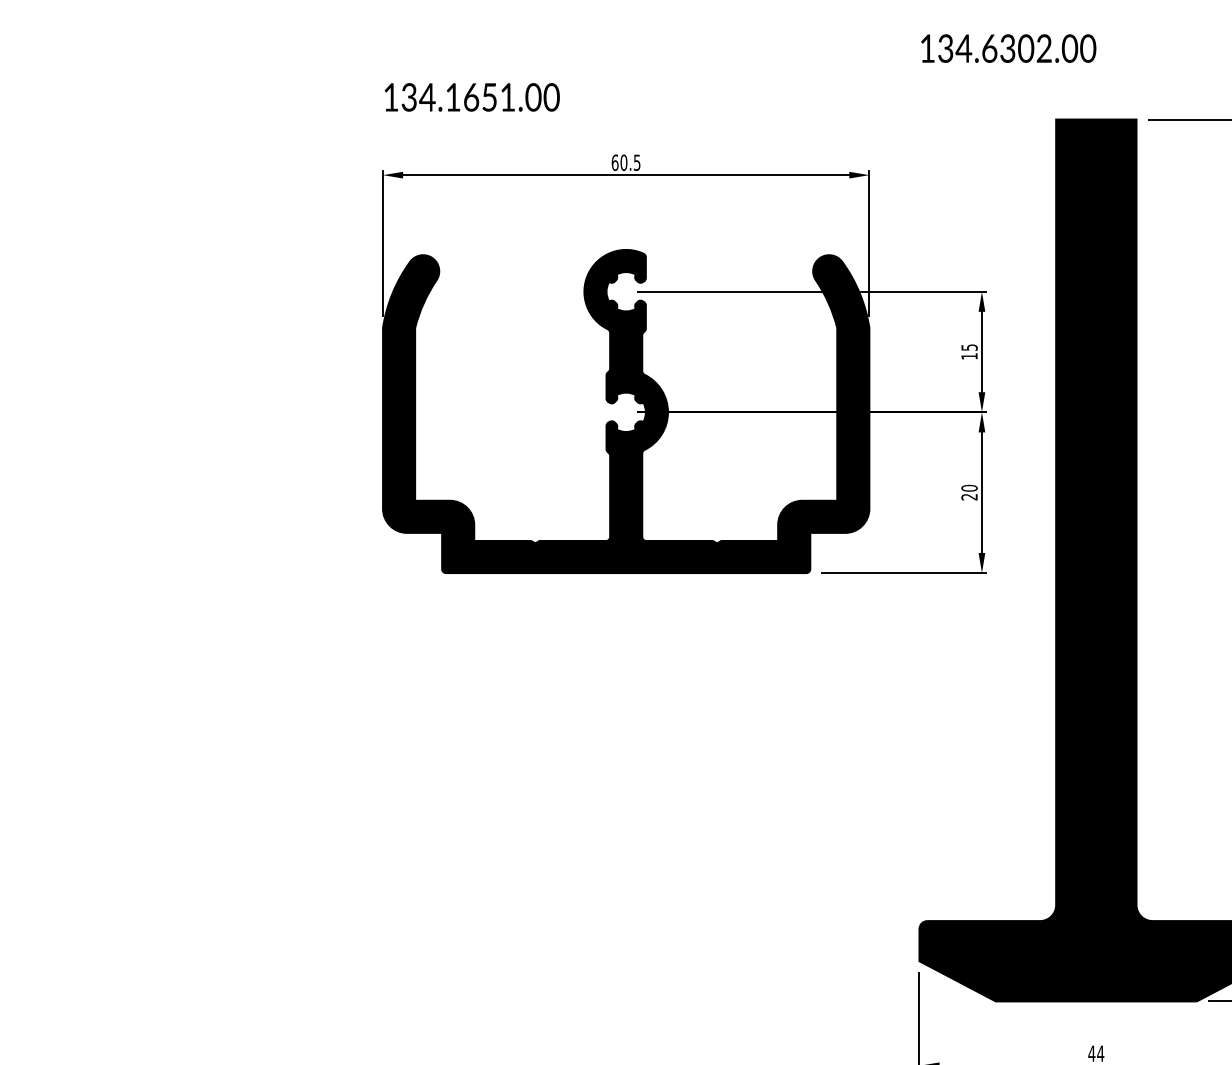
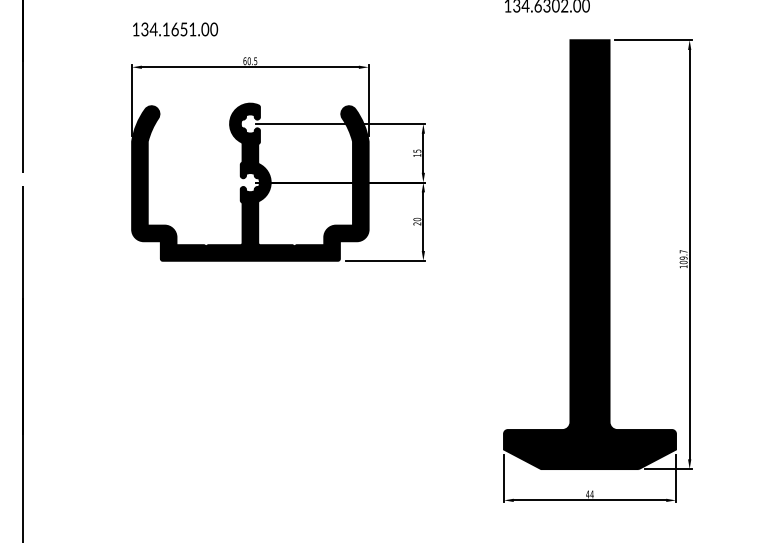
part: (684, 327) -> (278, 141), moved

